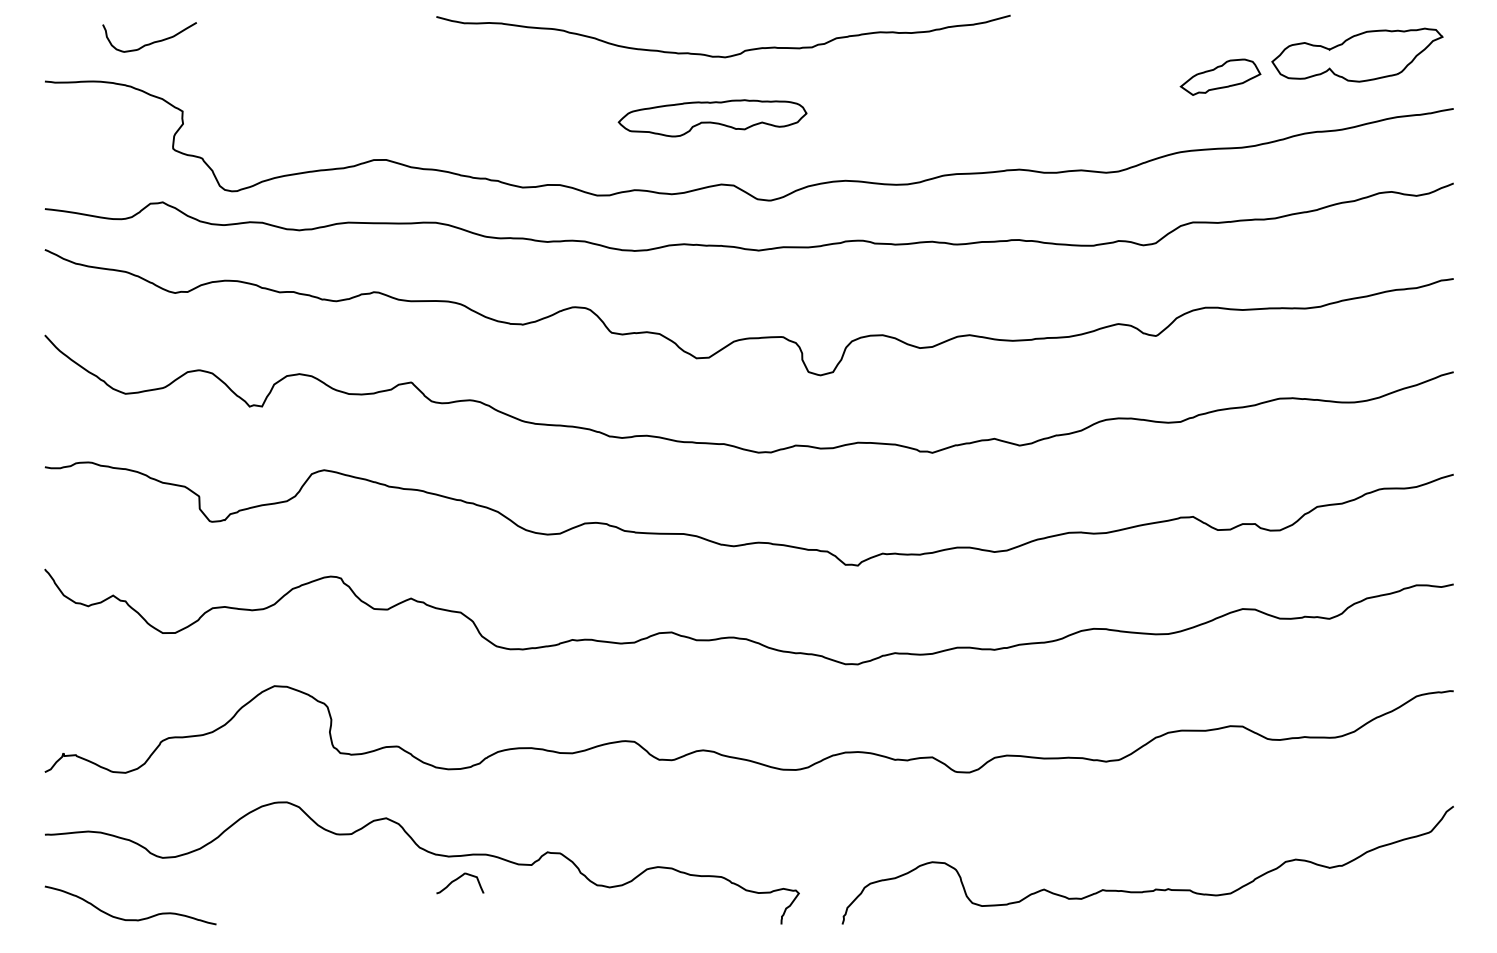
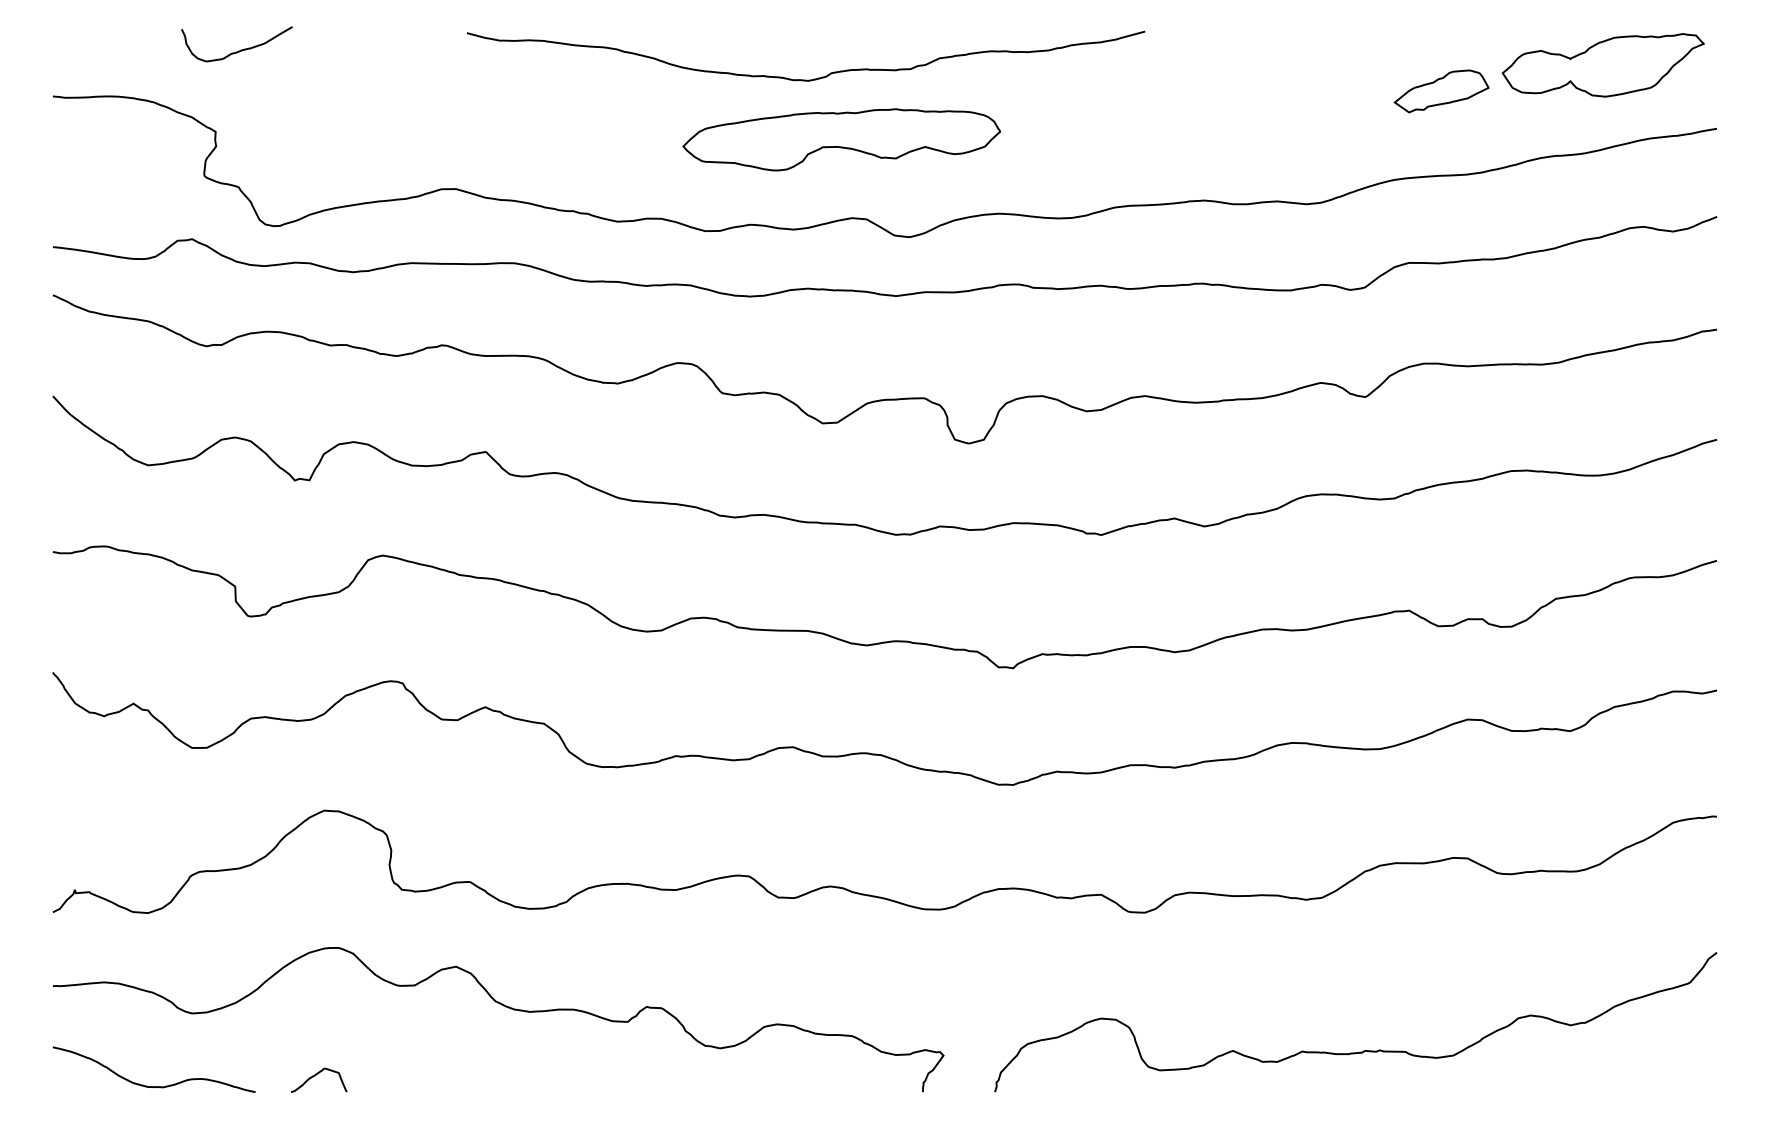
curve: (150, 42) -> (237, 50), moved
curve: (719, 55) -> (801, 78), moved
part: (712, 118) -> (841, 140), size x1.43
curve: (458, 879) -> (317, 1075), moved

